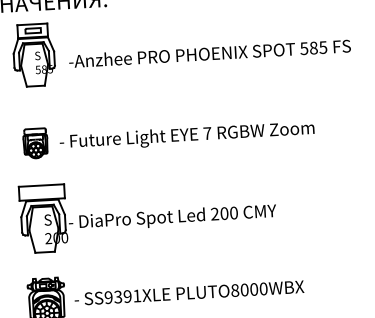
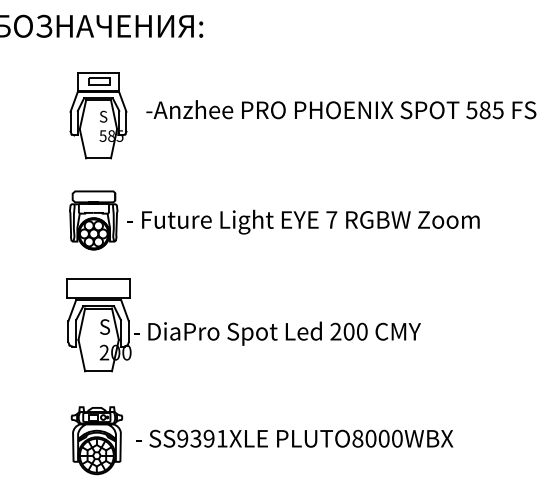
part: (34, 55) -> (98, 115), moved
part: (35, 143) -> (93, 220), size x1.43

